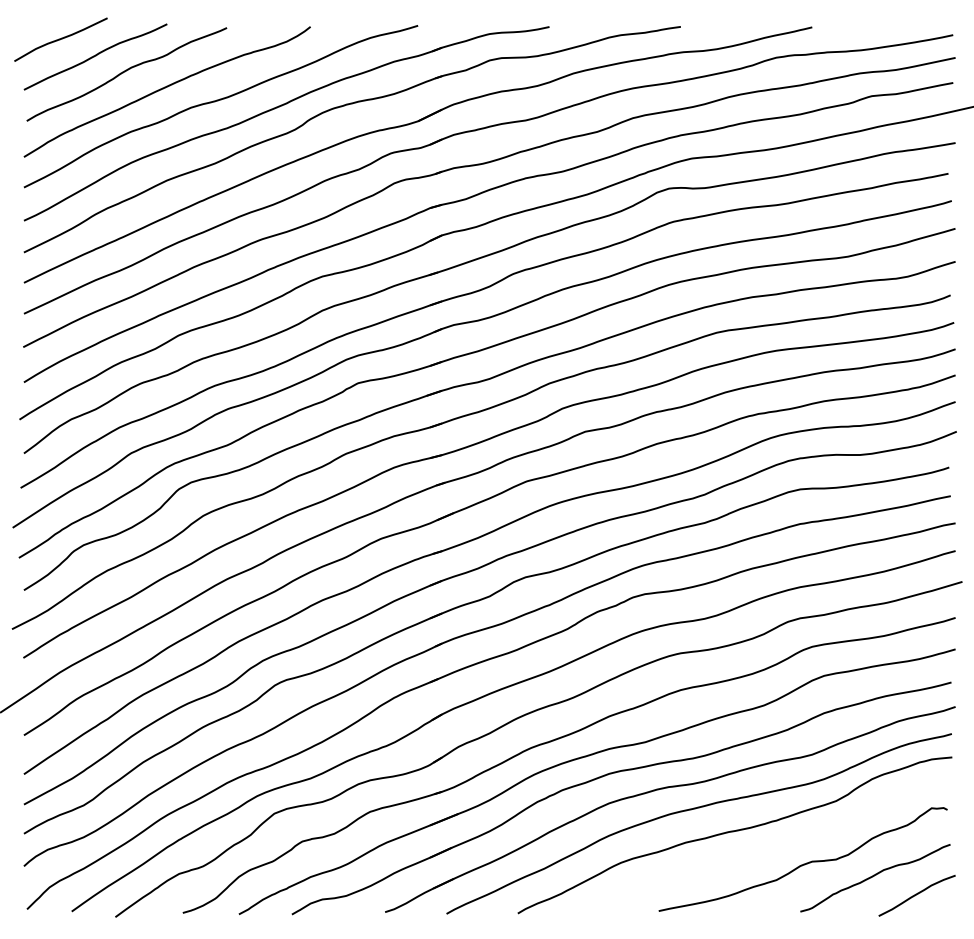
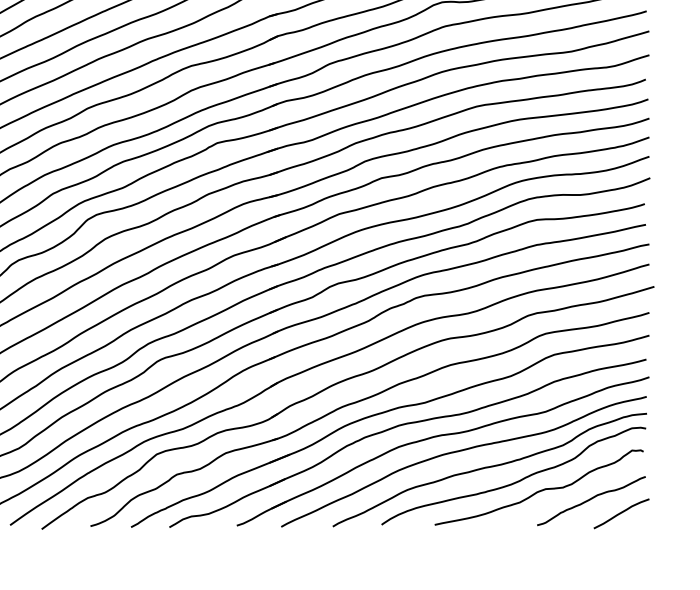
curve: (770, 851) -> (515, 481), added

